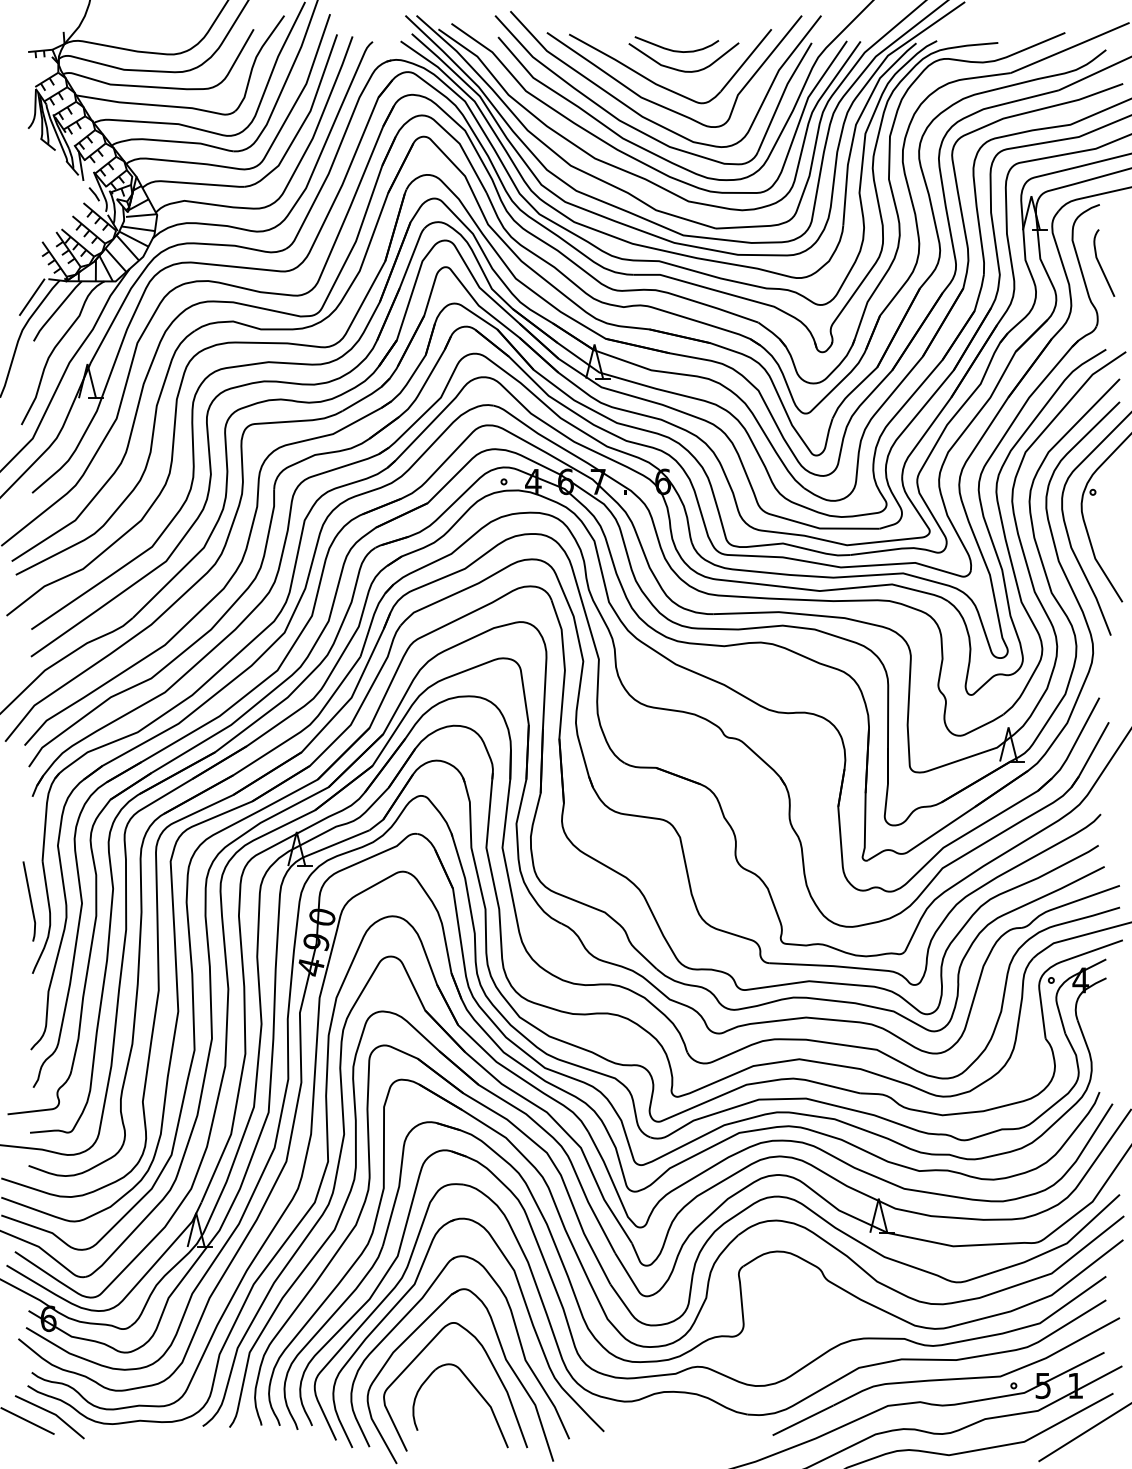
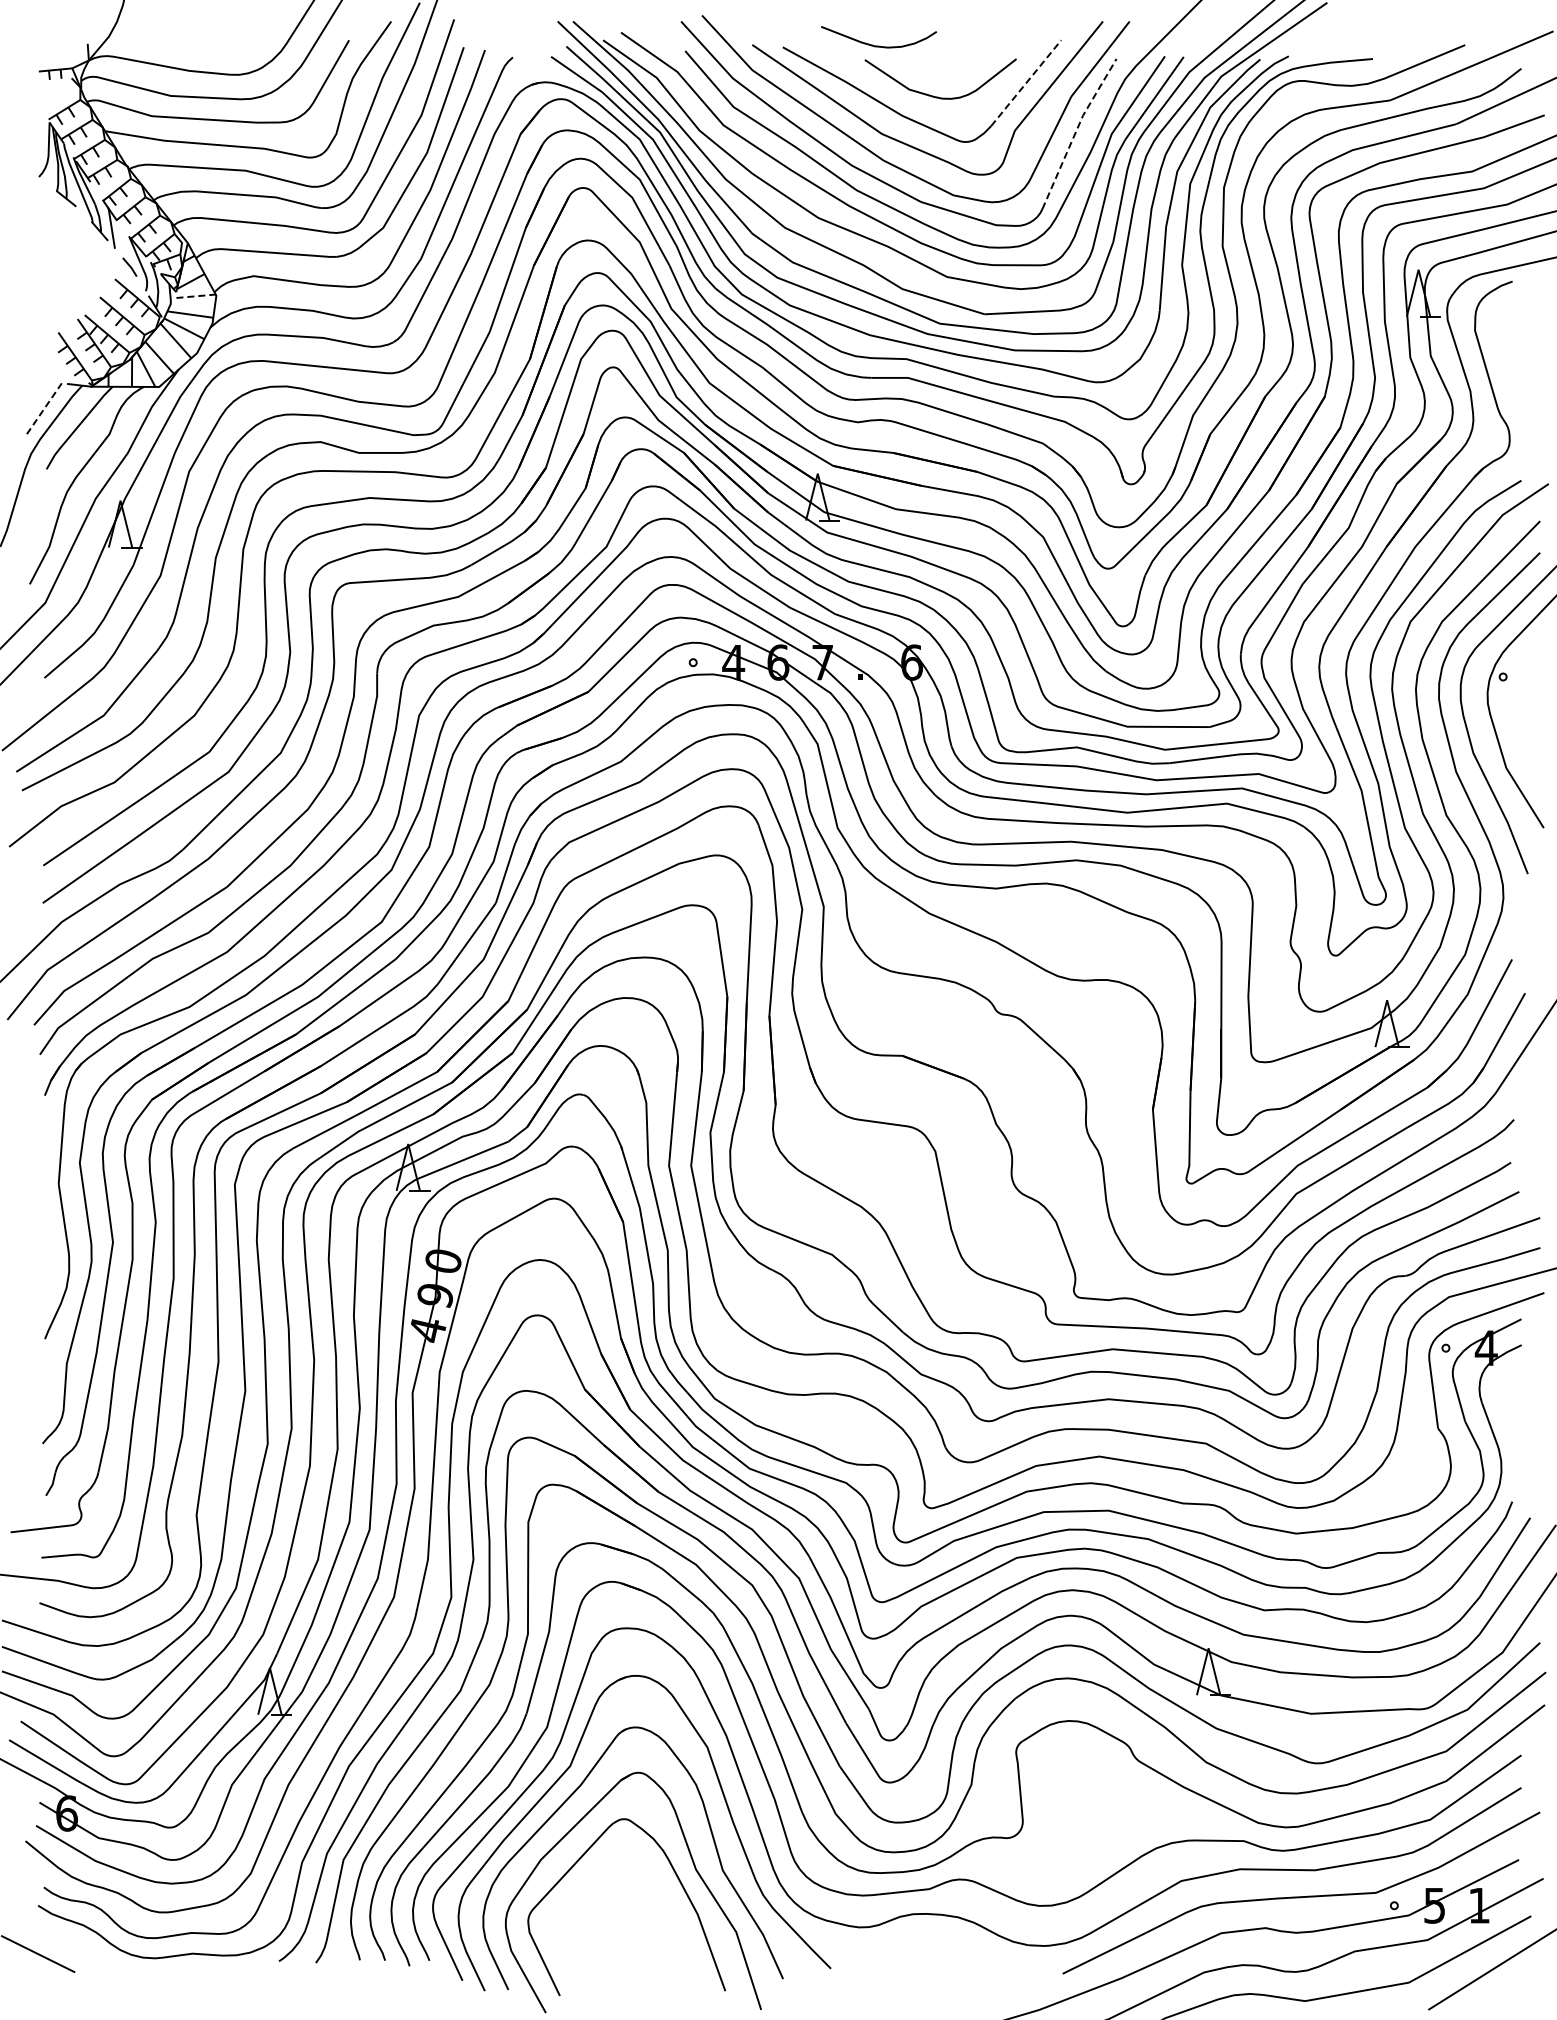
curve: (676, 50) -> (878, 45), moved
line: (746, 60) -> (1026, 82), solid -> dashed
line: (782, 95) -> (1076, 131), solid -> dashed
line: (141, 215) -> (194, 296), solid -> dashed
curve: (1100, 264) -> (1513, 363), removed
line: (32, 297) -> (44, 408), solid -> dashed
line: (30, 900) -> (41, 1238), removed
part: (478, 1393) -> (658, 1916), removed
line: (51, 1414) -> (71, 1944), removed

